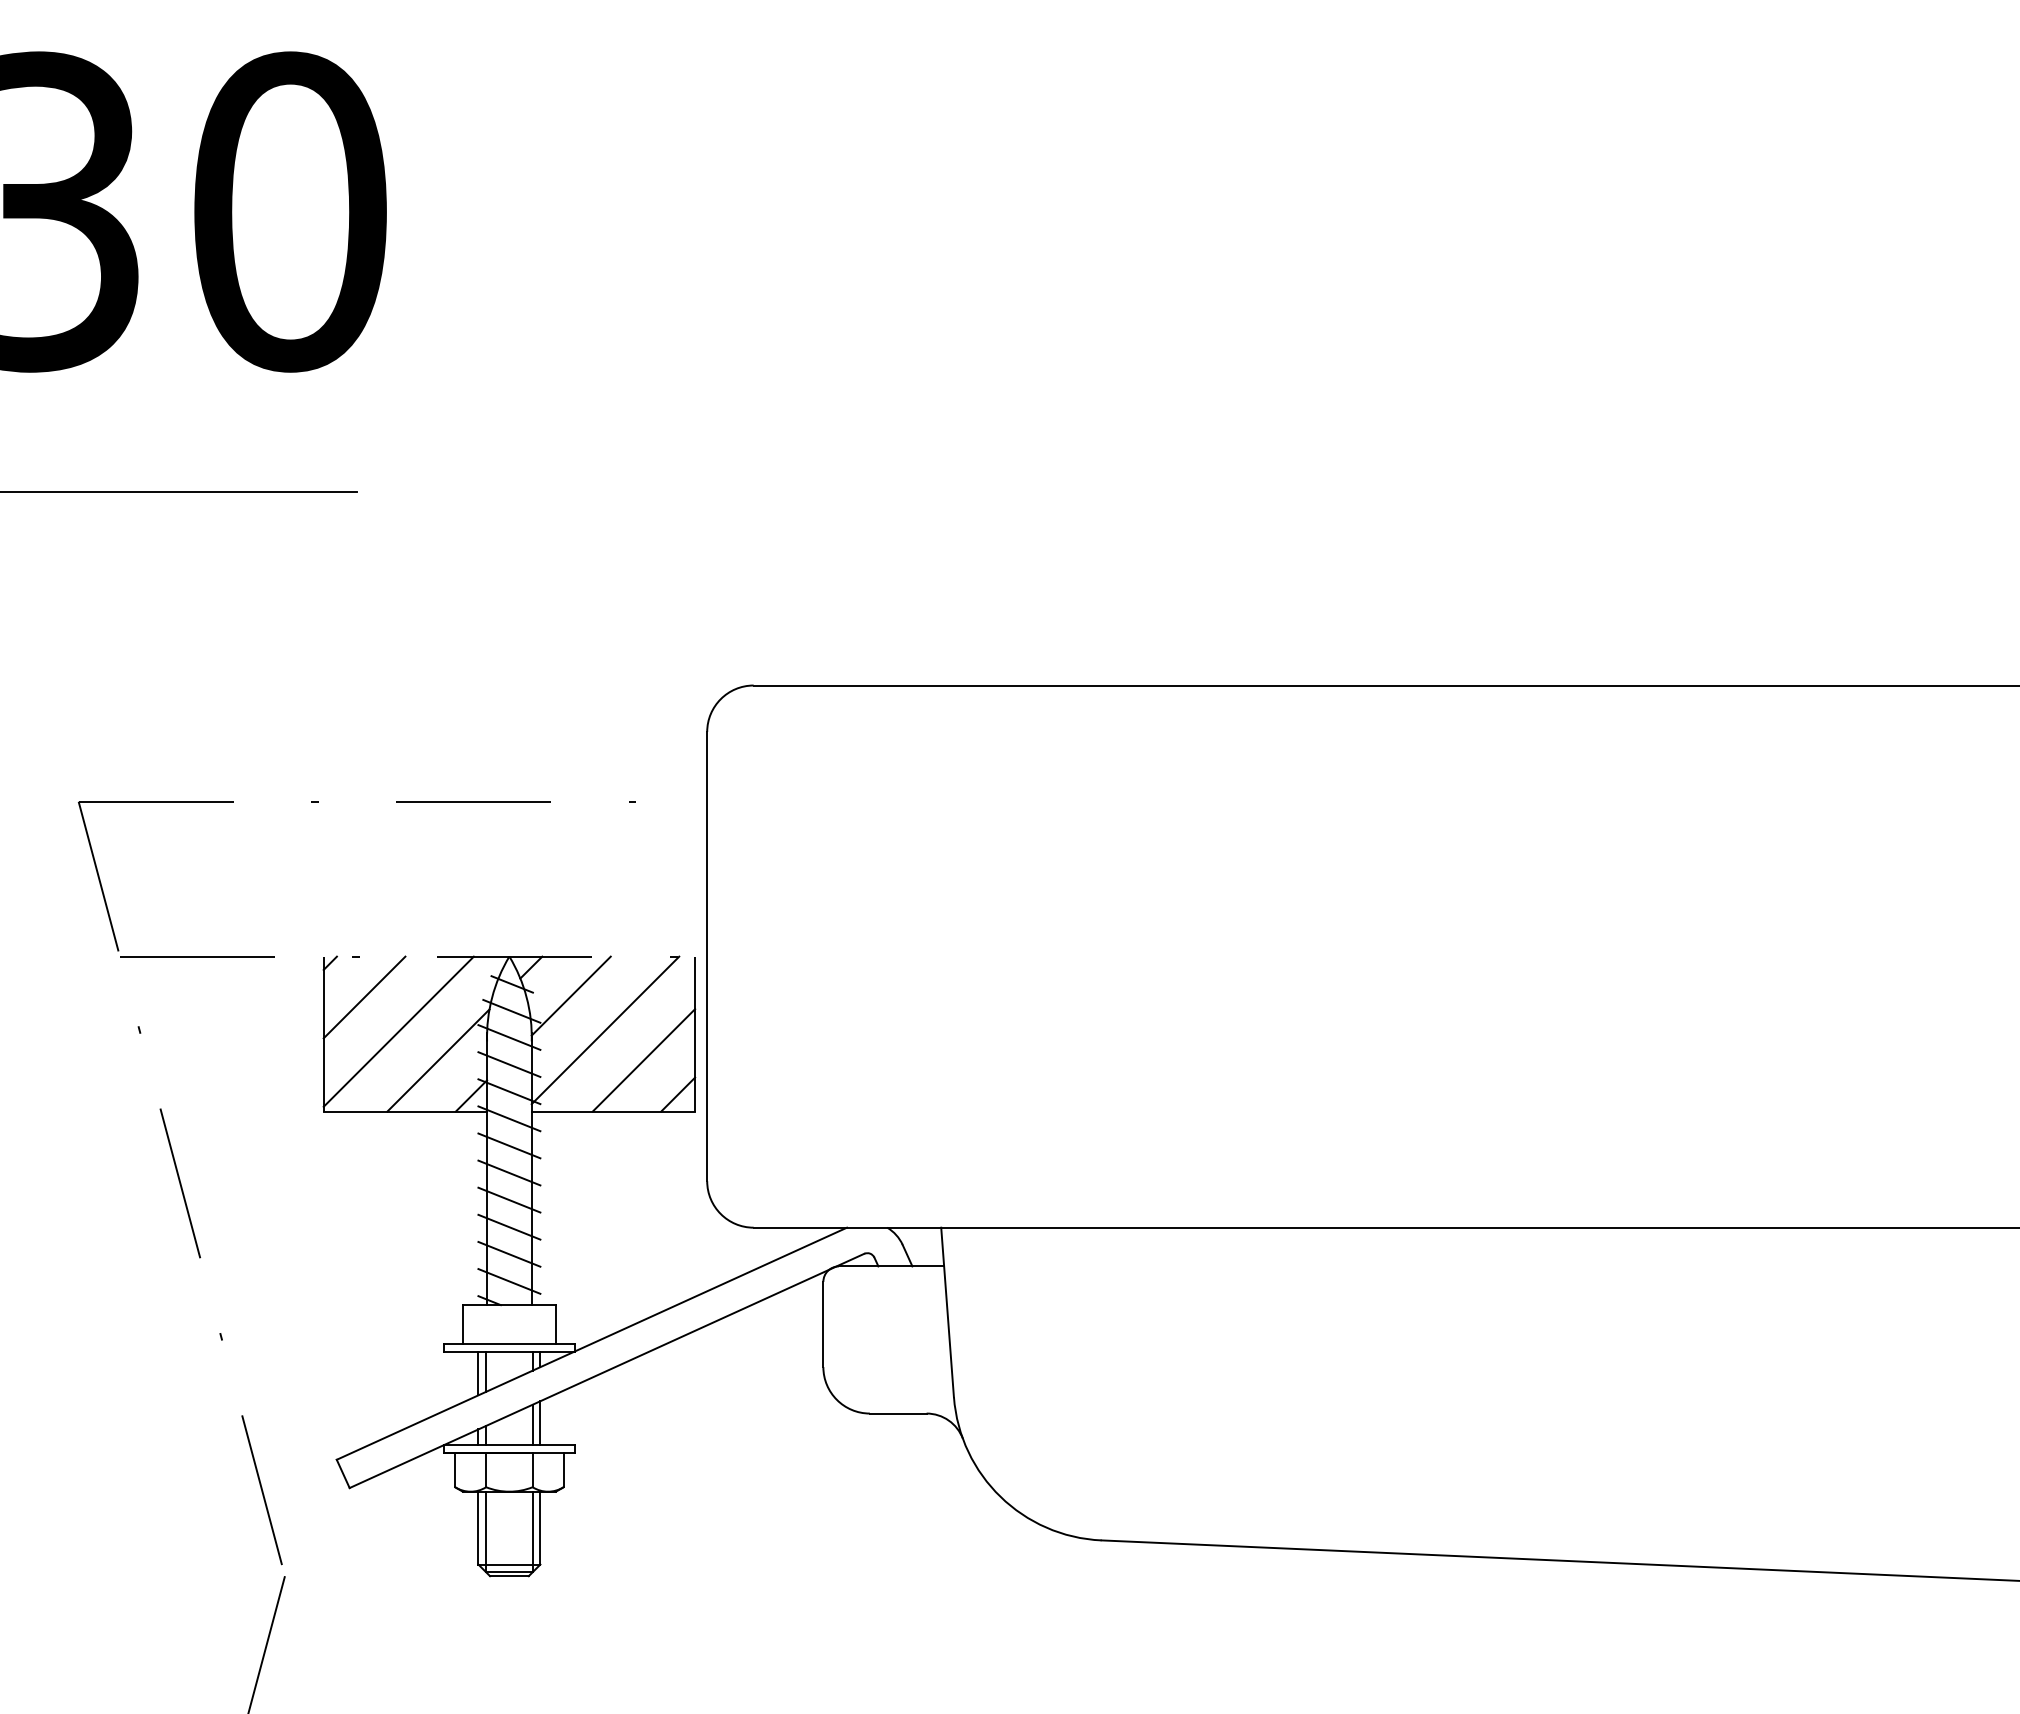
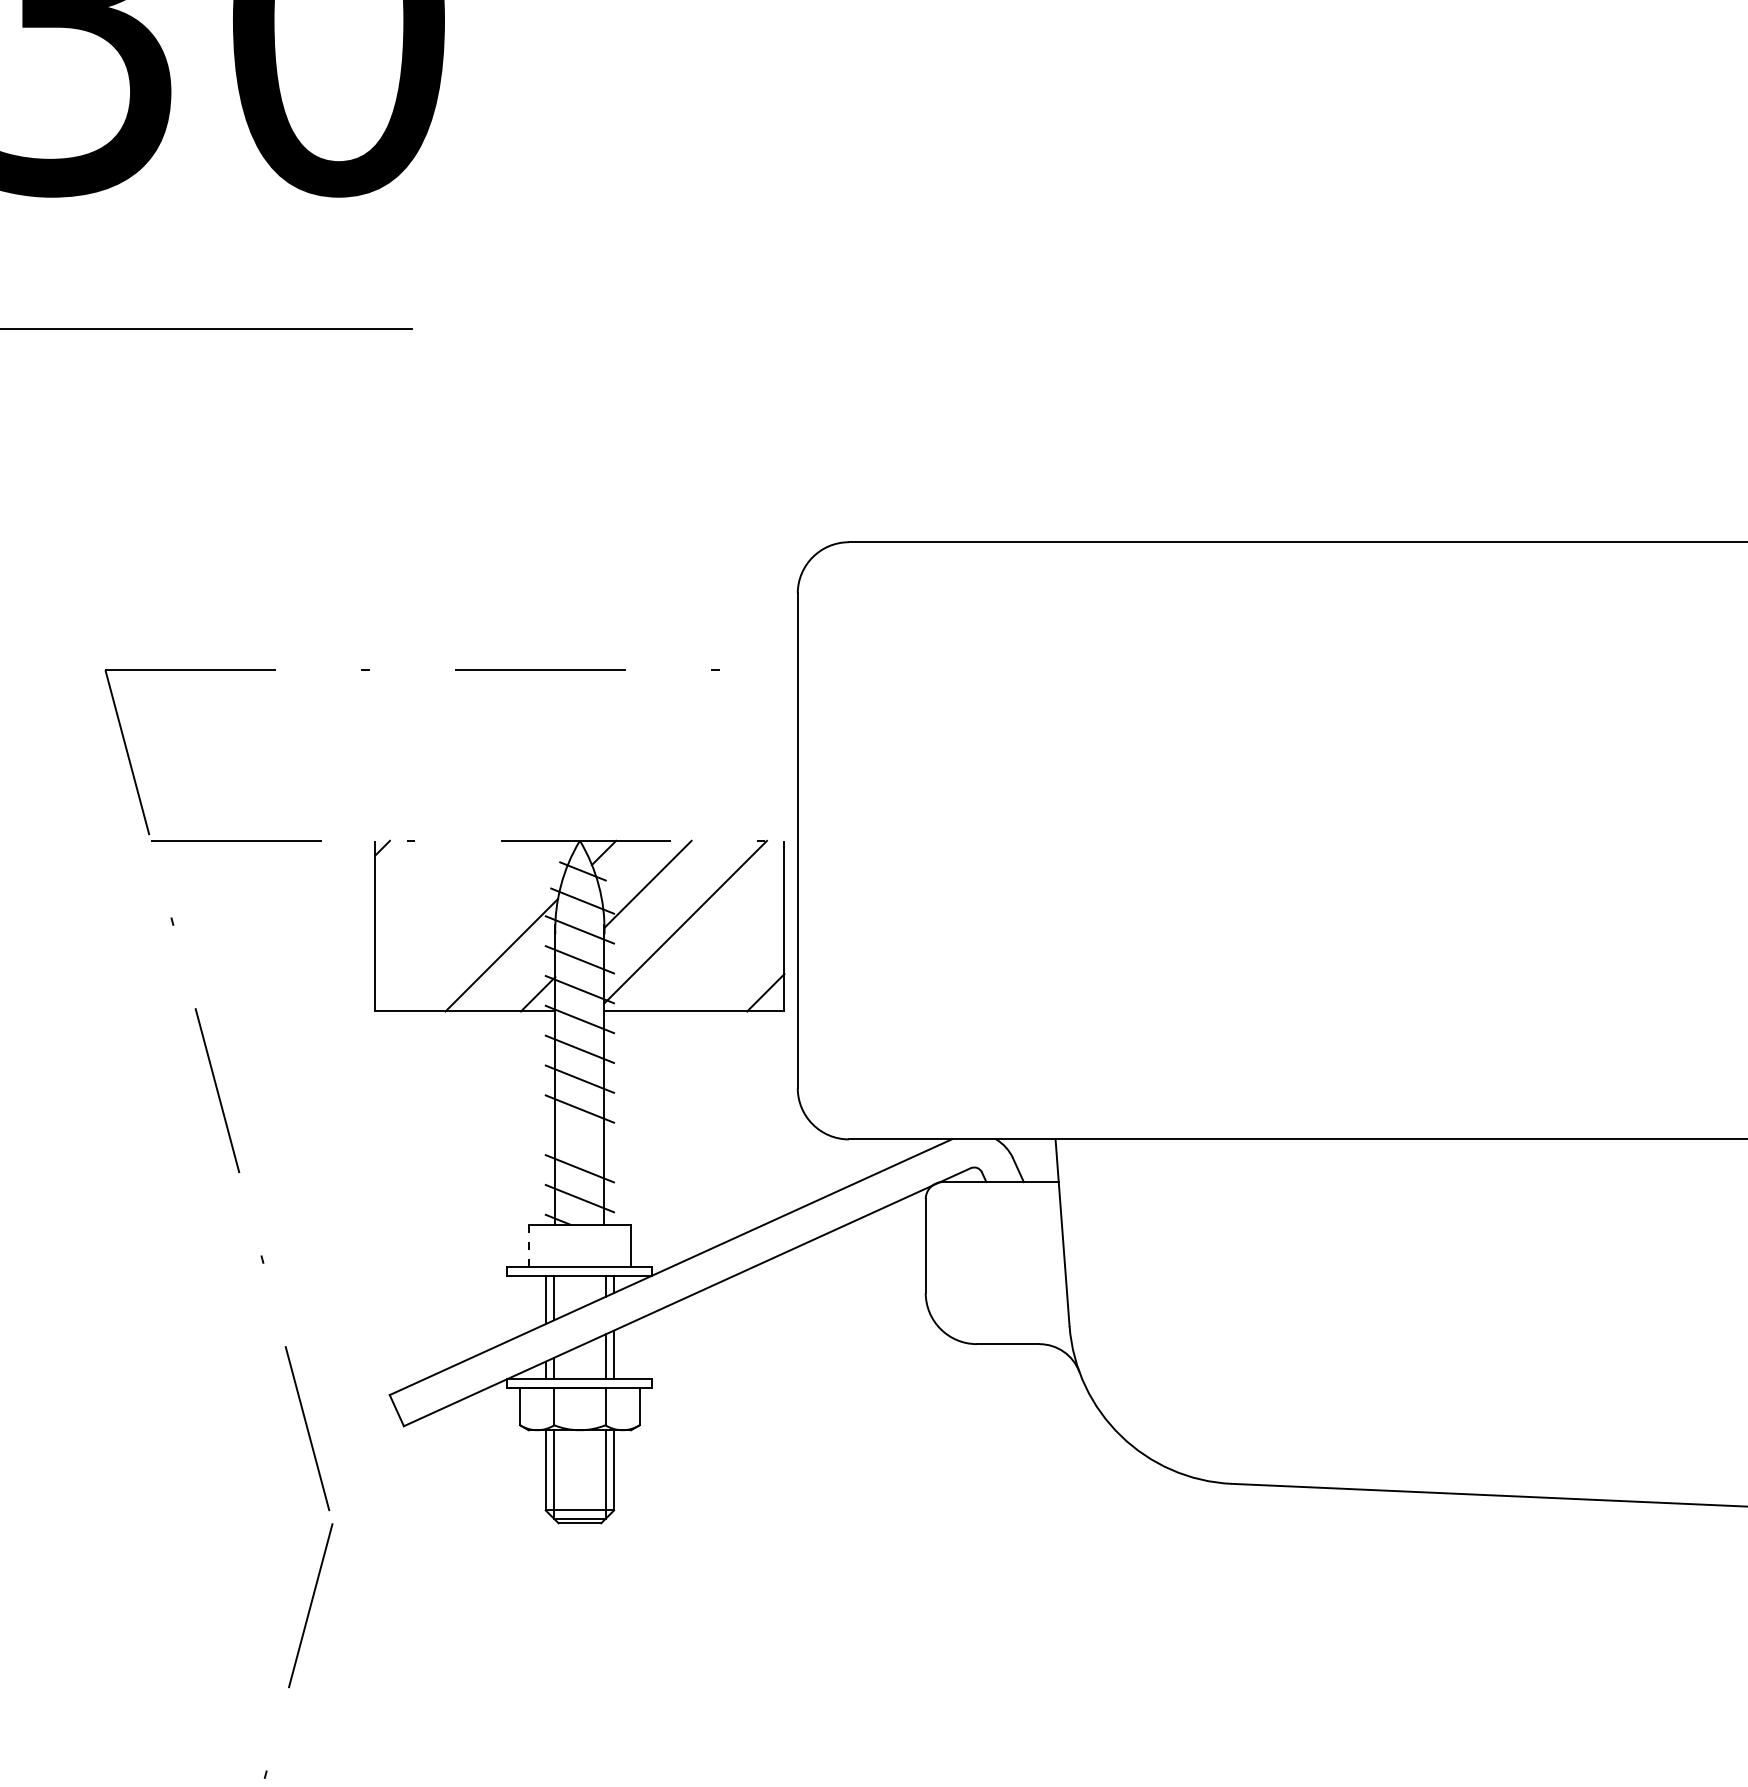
line: (364, 997) -> (420, 885), removed
line: (398, 1031) -> (457, 923), removed
line: (643, 1060) -> (727, 955), removed
line: (509, 1226) -> (580, 1138), removed
line: (462, 1324) -> (528, 1246), solid -> dashed

